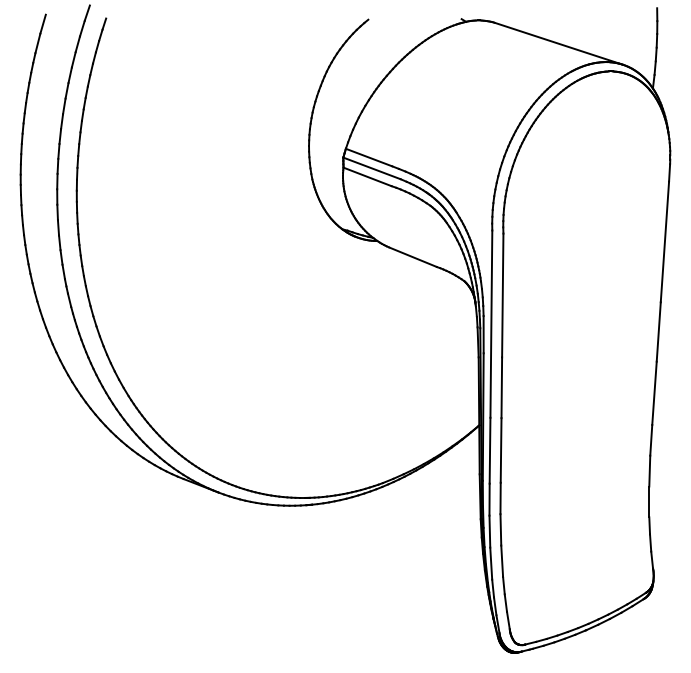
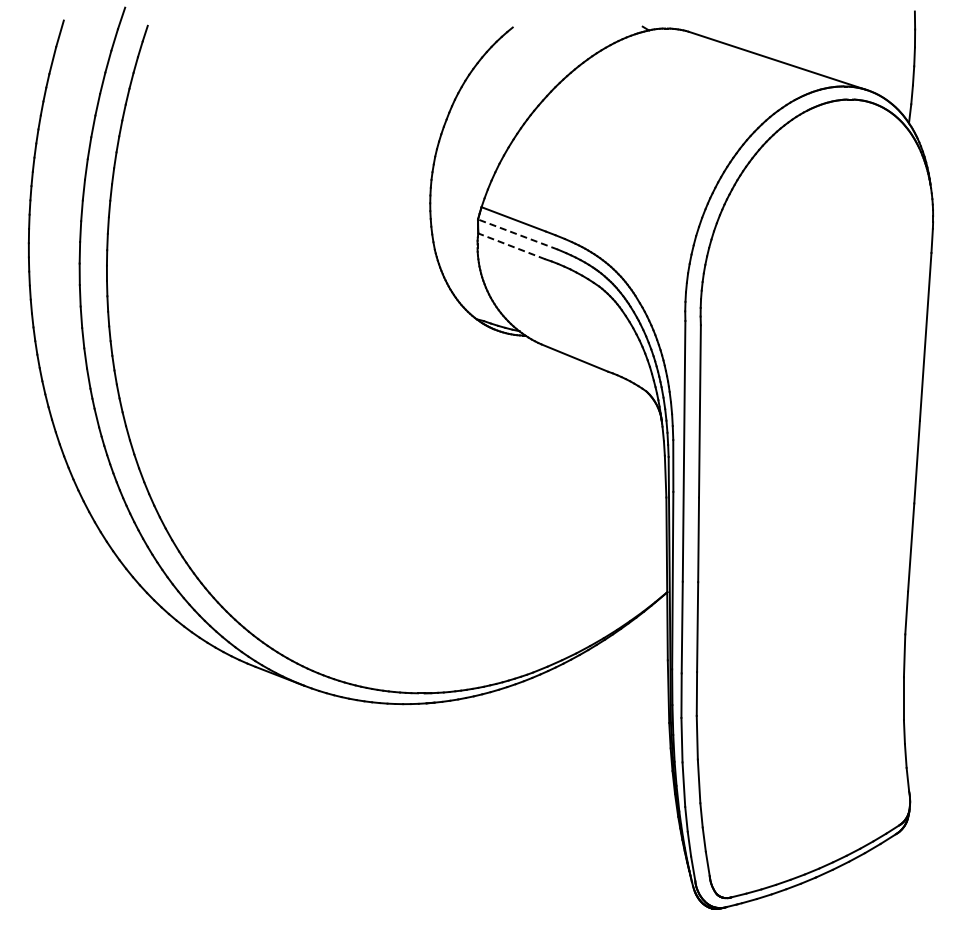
line: (371, 168) -> (517, 234), solid -> dashed
line: (367, 177) -> (511, 246), solid -> dashed

